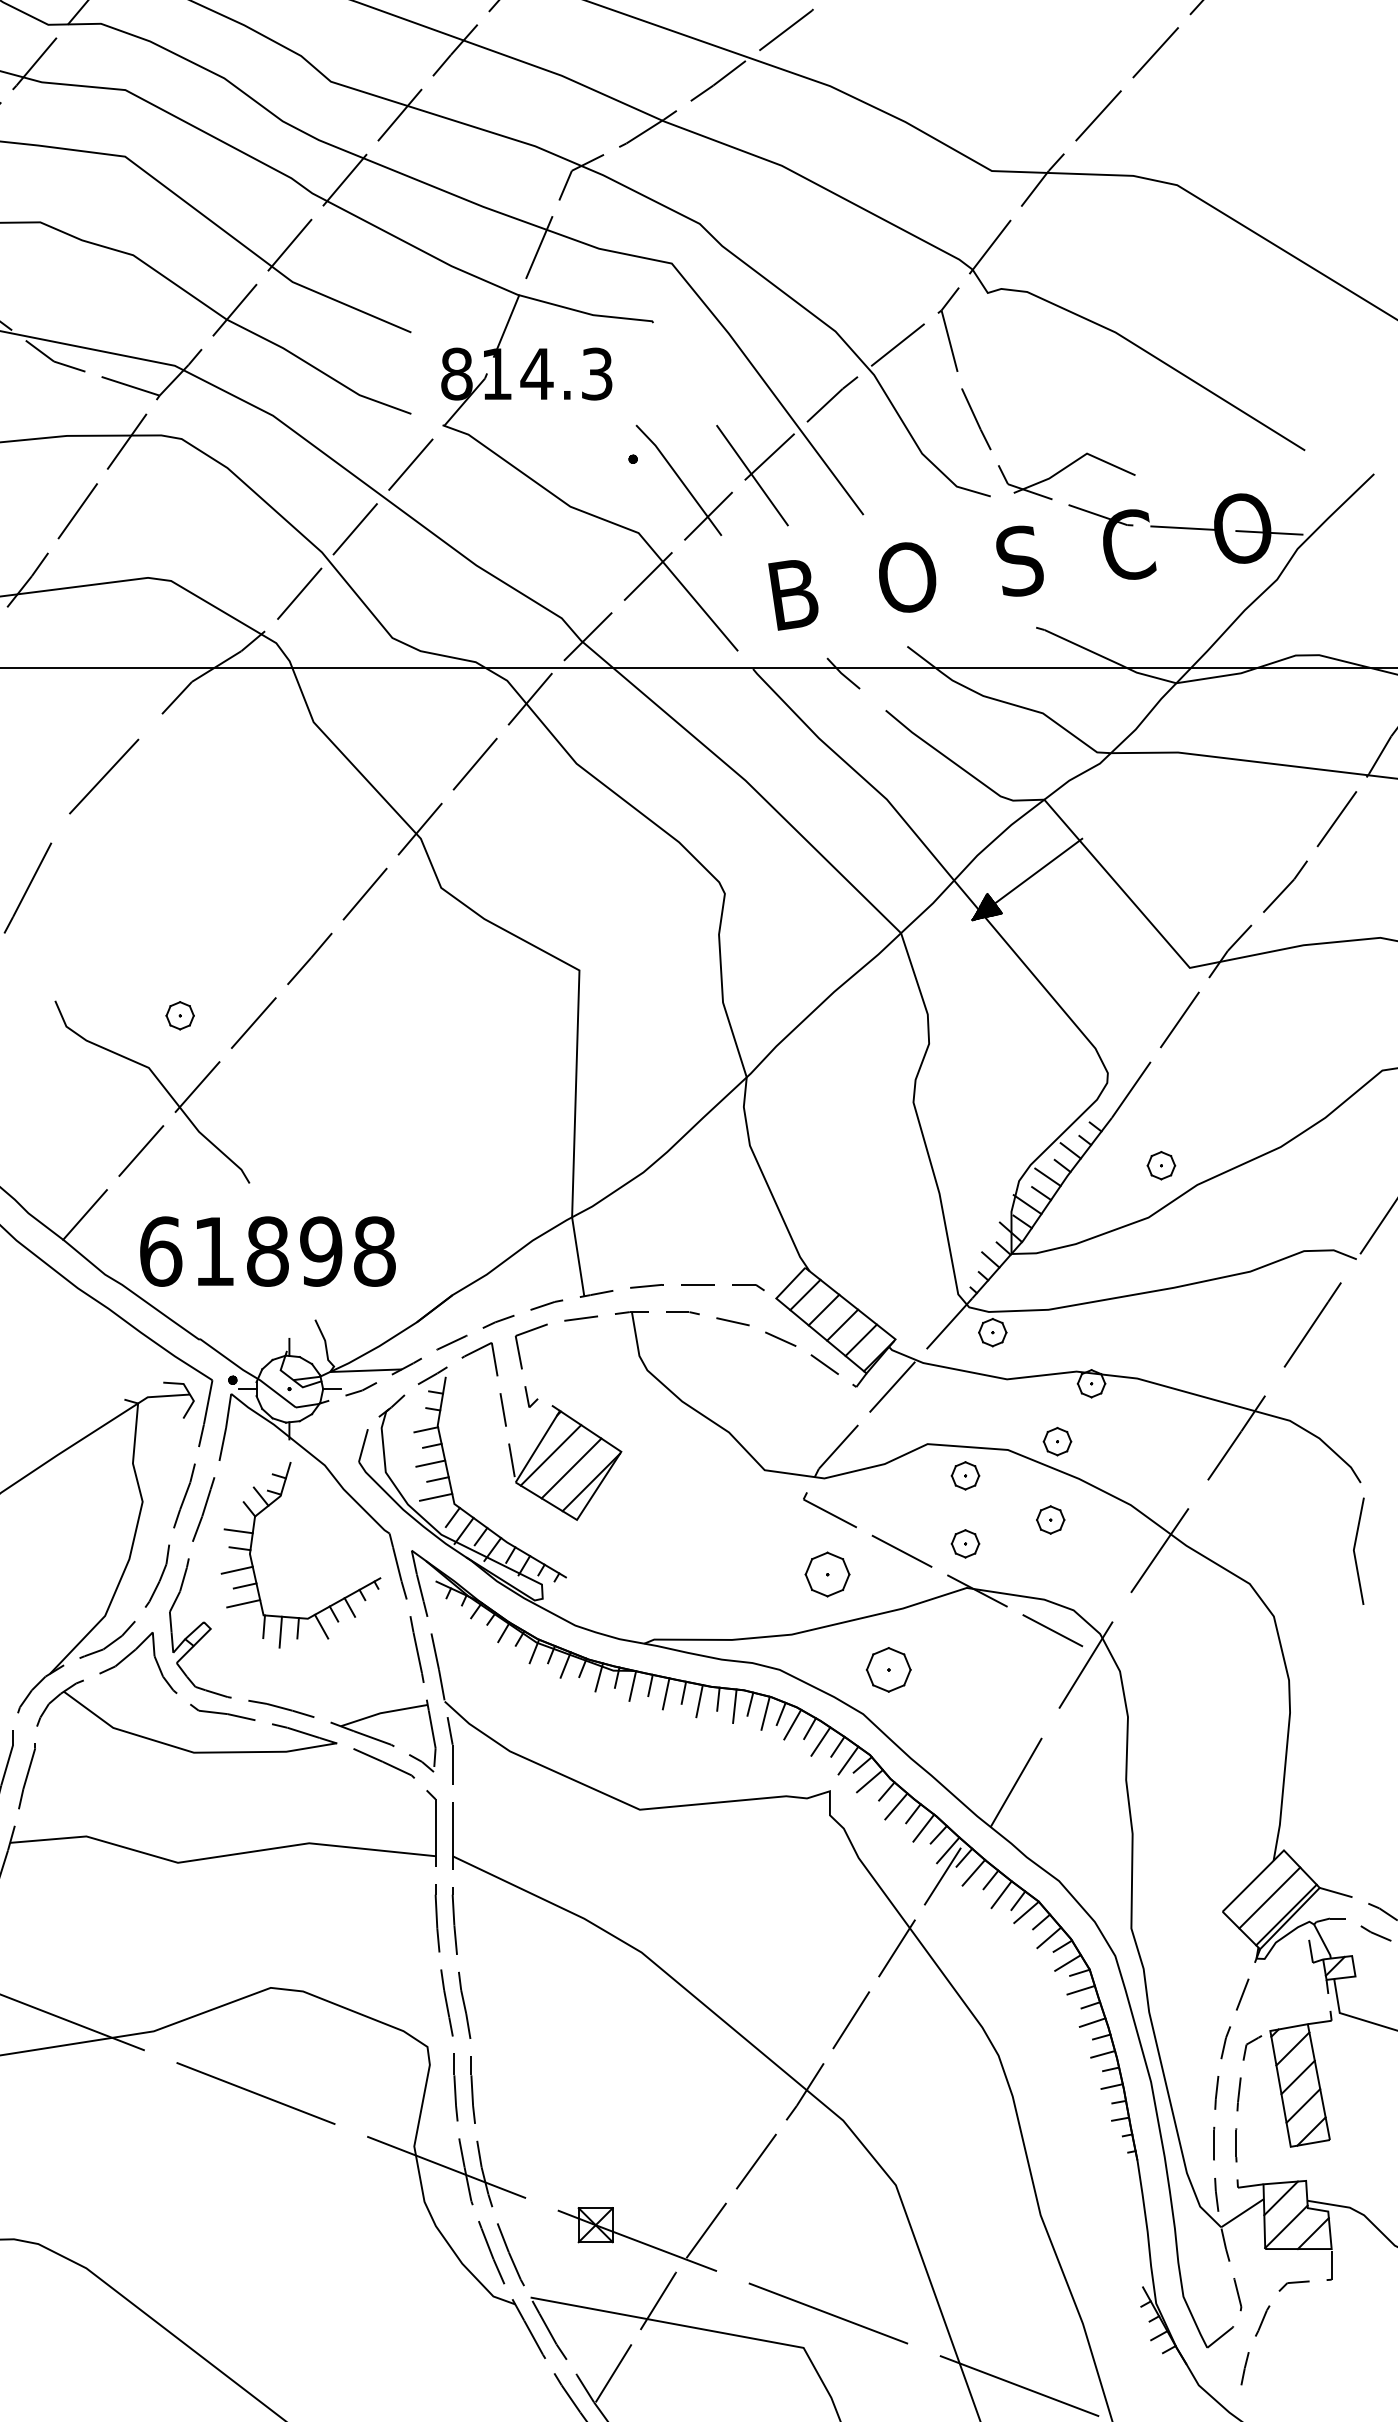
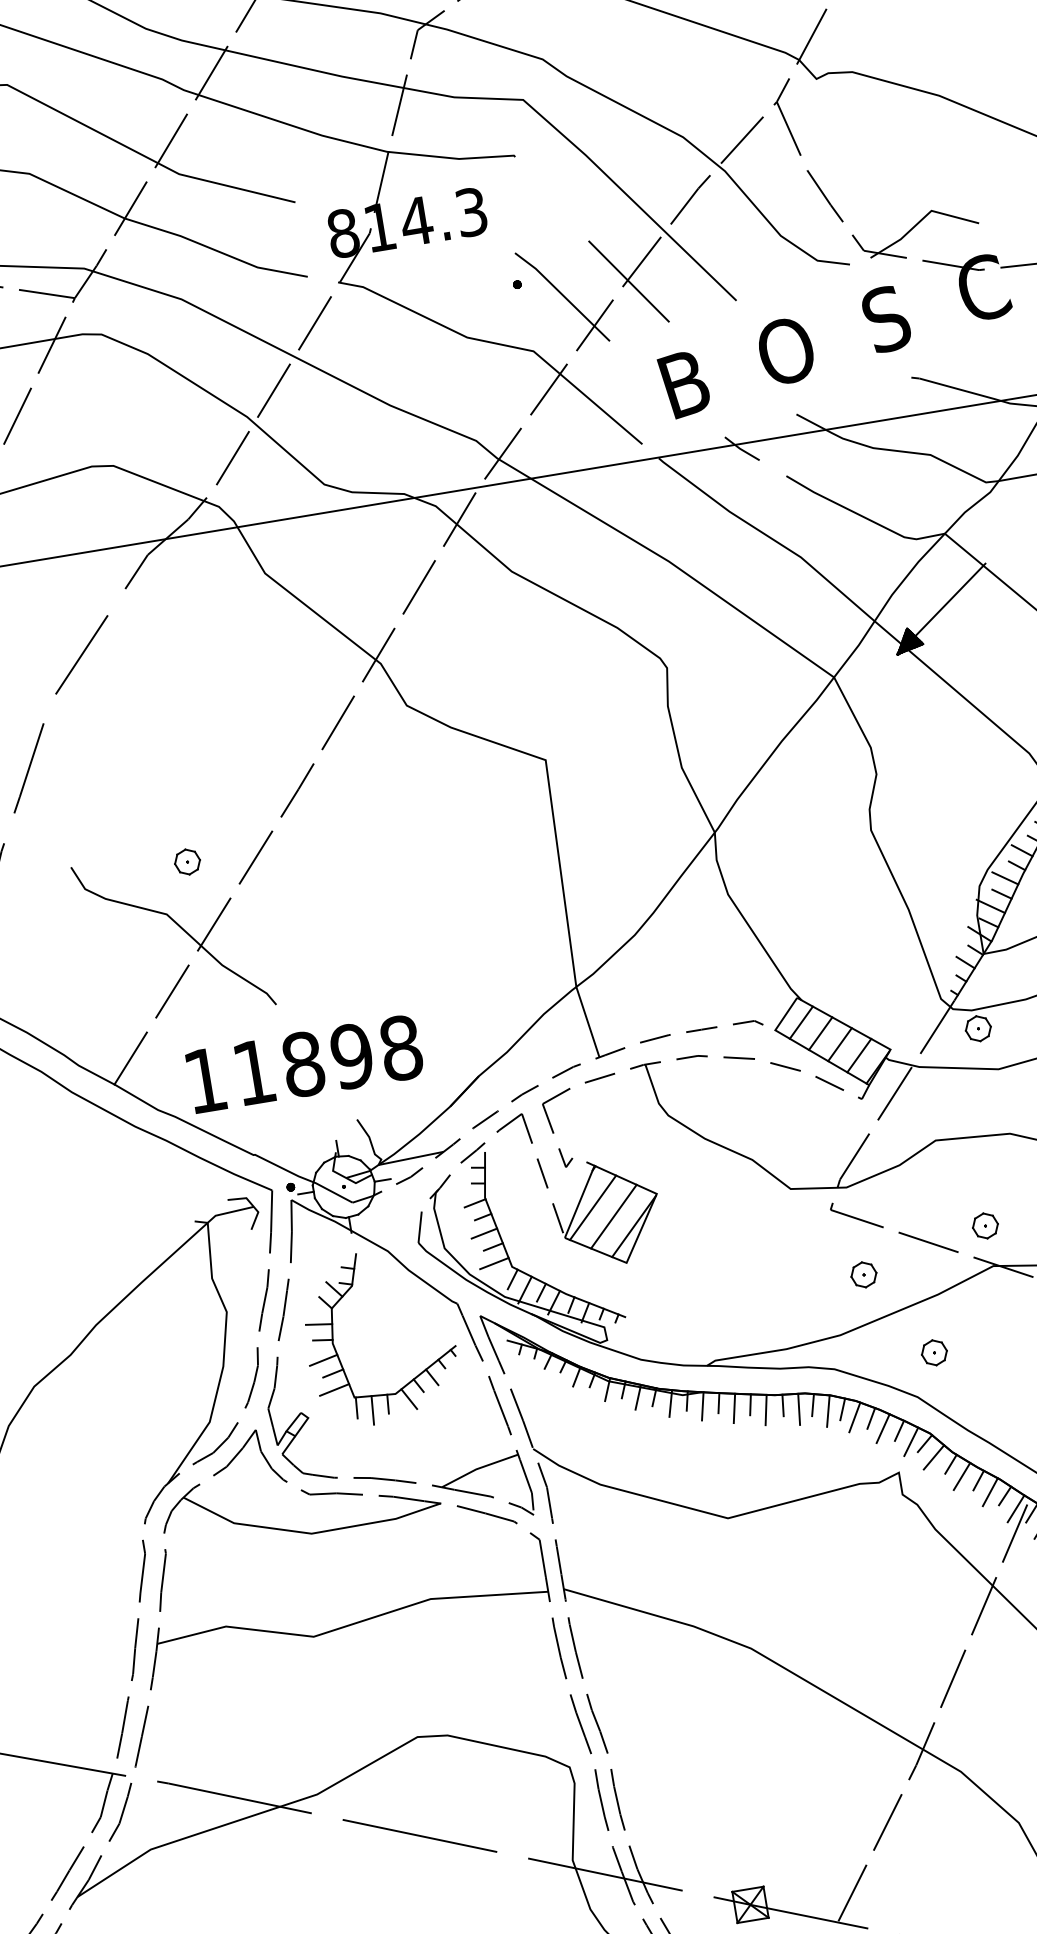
text: (161, 1251) -> (206, 1080), 61898 -> 11898
part: (965, 1475) -> (975, 1163), removed
part: (827, 1574) -> (863, 1274), size x0.62
part: (888, 1669) -> (934, 1352), size x0.62

